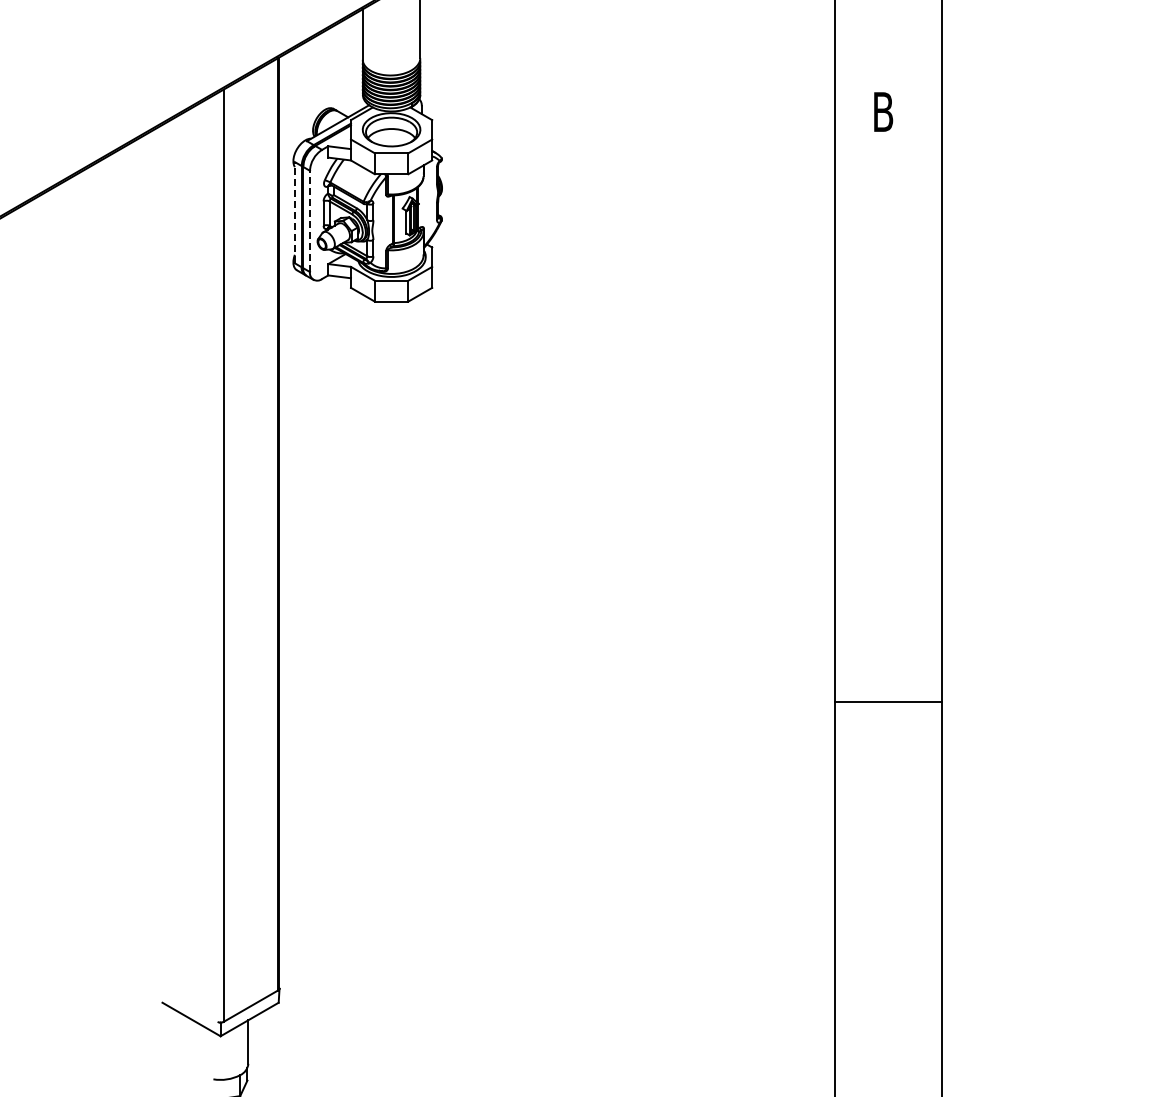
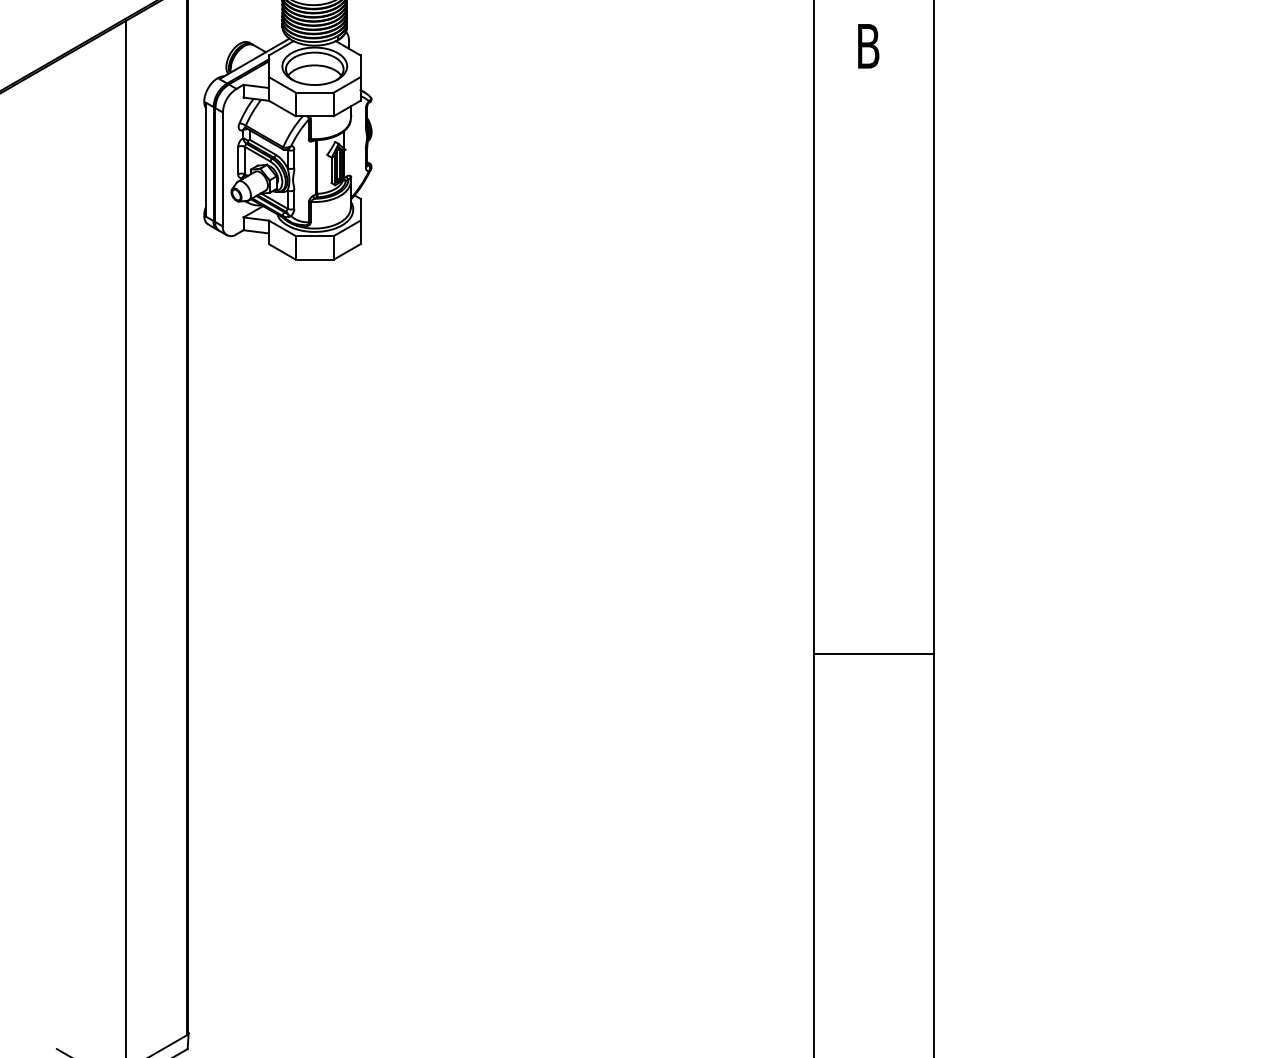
line: (294, 212) -> (205, 159), dashed -> solid
line: (309, 221) -> (222, 169), dashed -> solid
line: (887, 701) -> (873, 653), moved

